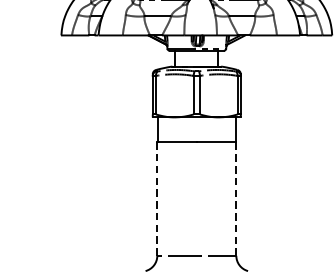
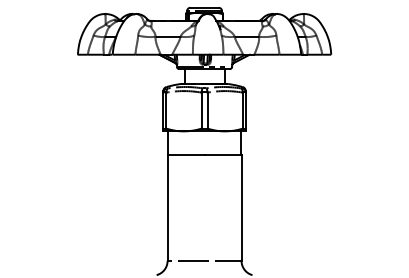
line: (236, 198) -> (241, 207), dashed -> solid
line: (157, 199) -> (167, 208), dashed -> solid

